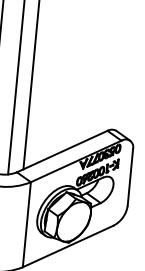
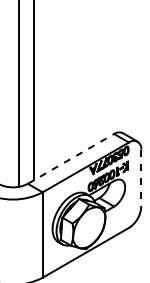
line: (62, 151) -> (71, 158), solid -> dashed
line: (130, 177) -> (141, 178), solid -> dashed

